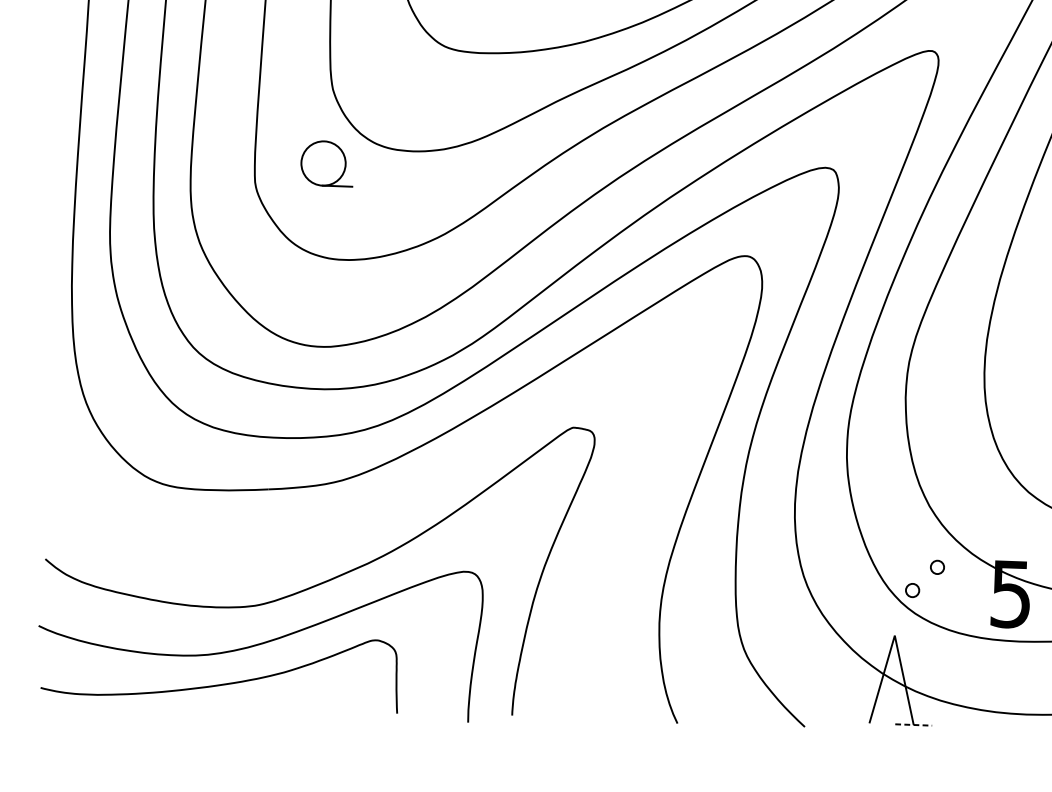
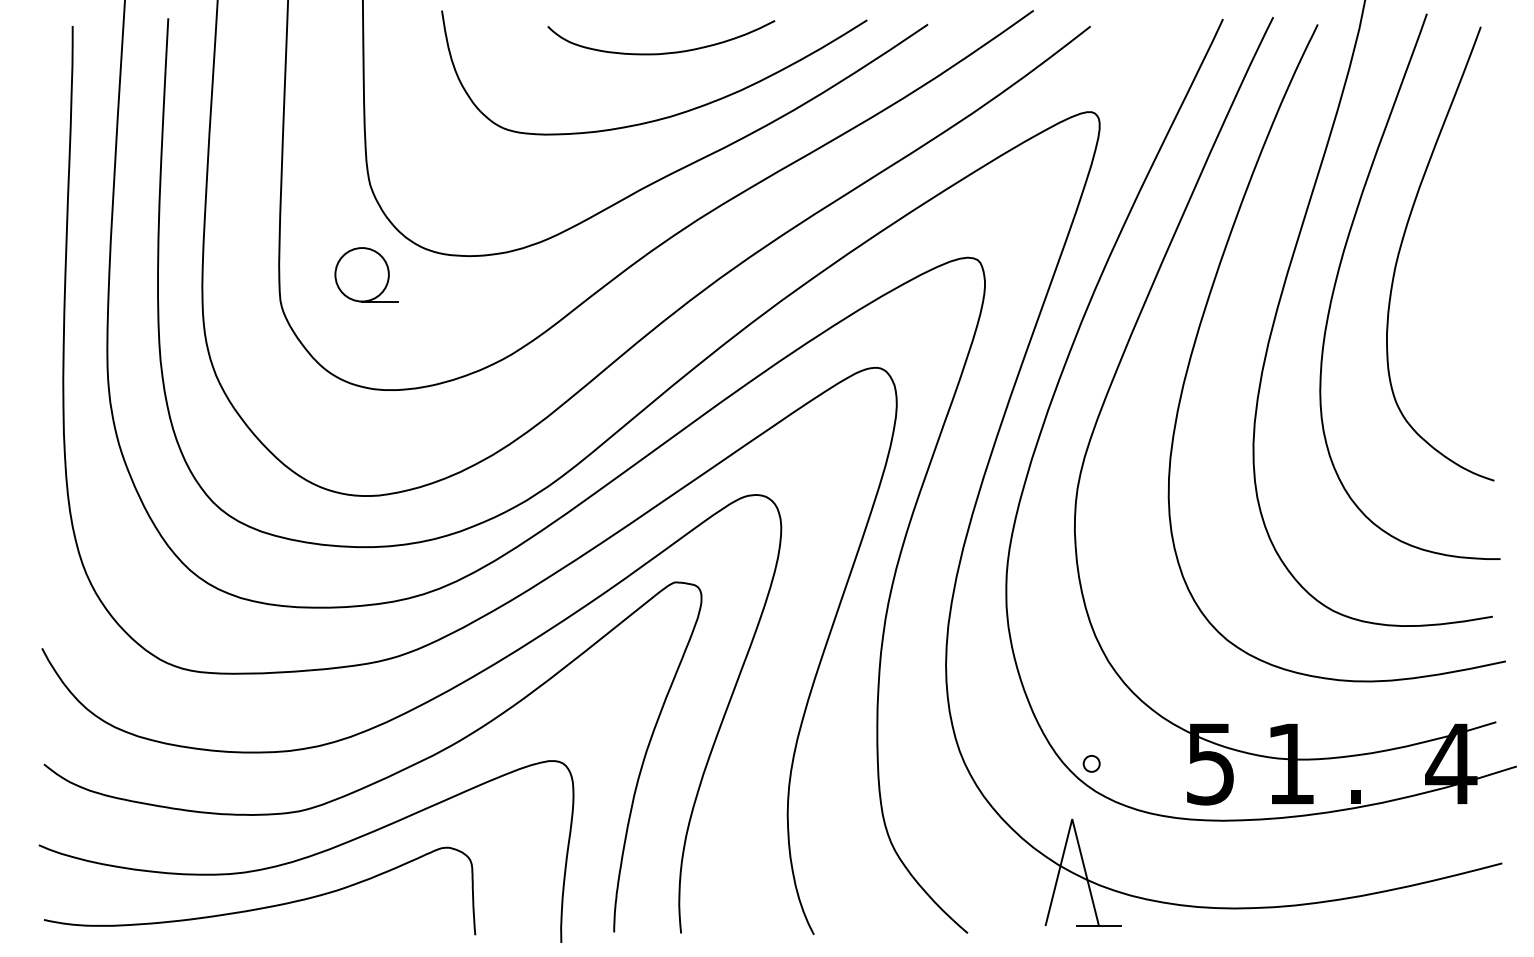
curve: (351, 526) -> (411, 711), added
circle: (937, 567) -> (1120, 734), removed
line: (914, 725) -> (1099, 926), dashed -> solid

